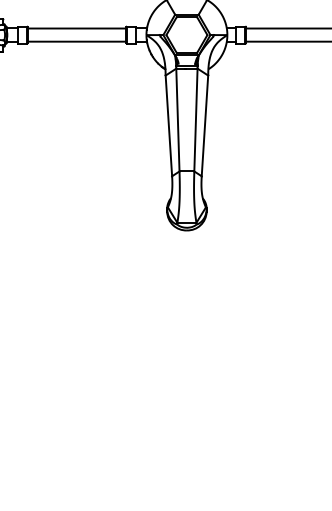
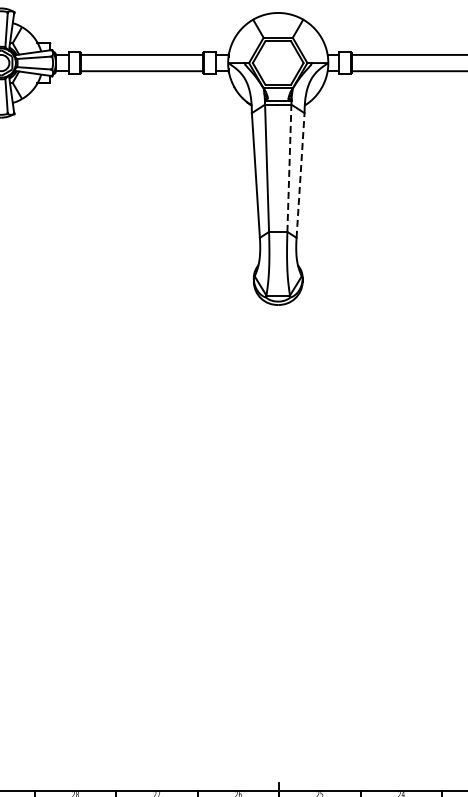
line: (196, 120) -> (289, 168), solid -> dashed
line: (204, 125) -> (300, 175), solid -> dashed

